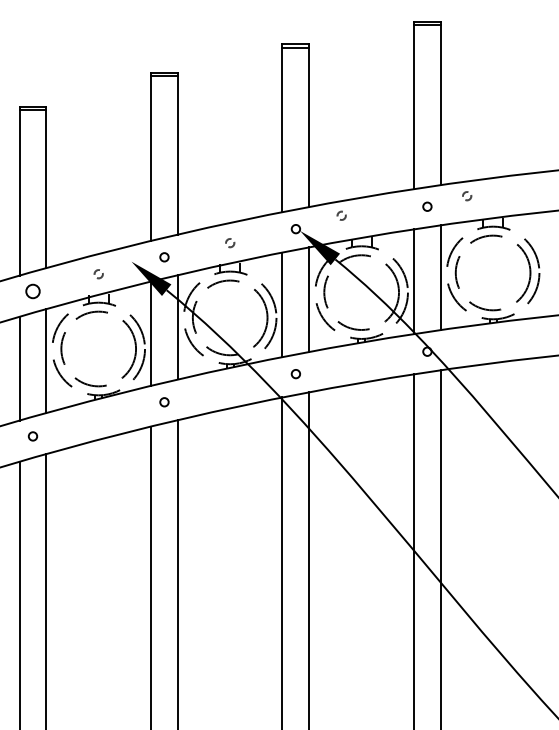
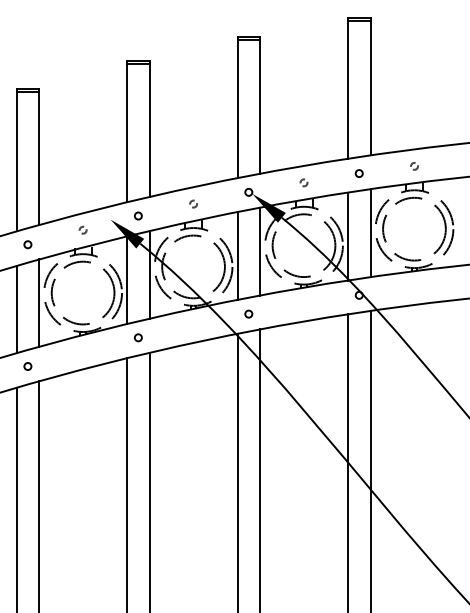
circle: (467, 196) -> (414, 166), moved
circle: (341, 215) -> (303, 182), moved
circle: (32, 291) -> (27, 244), size x0.62

